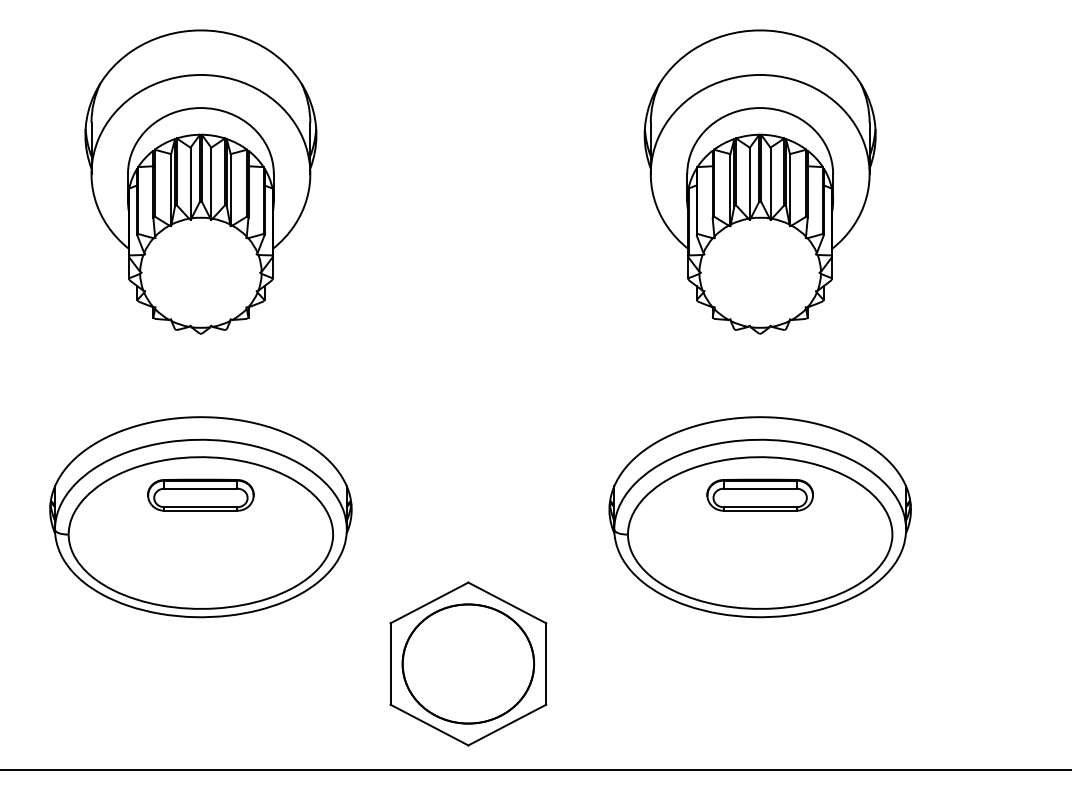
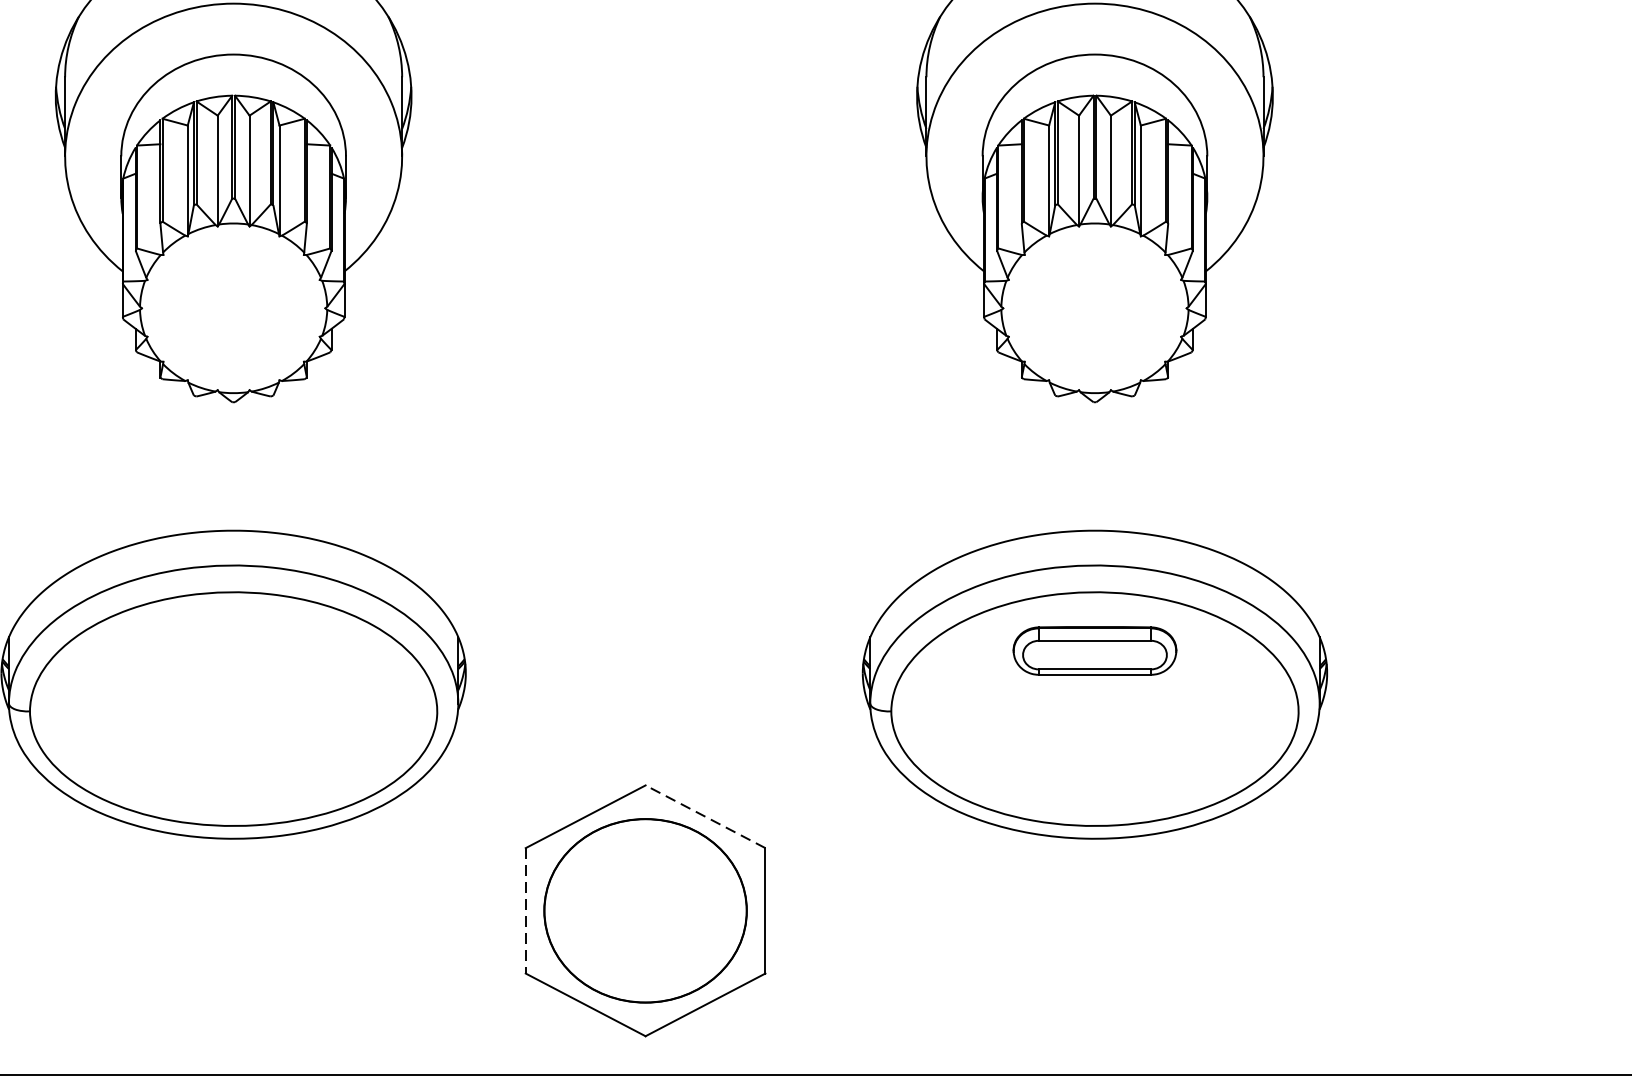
part: (200, 494) -> (232, 649), removed
line: (507, 602) -> (705, 816), solid -> dashed
line: (390, 664) -> (525, 911), solid -> dashed

